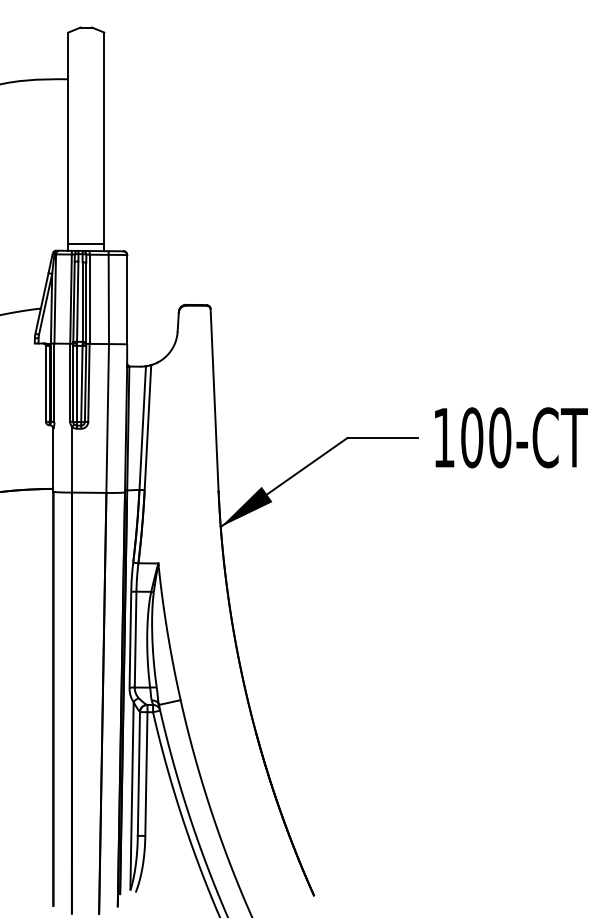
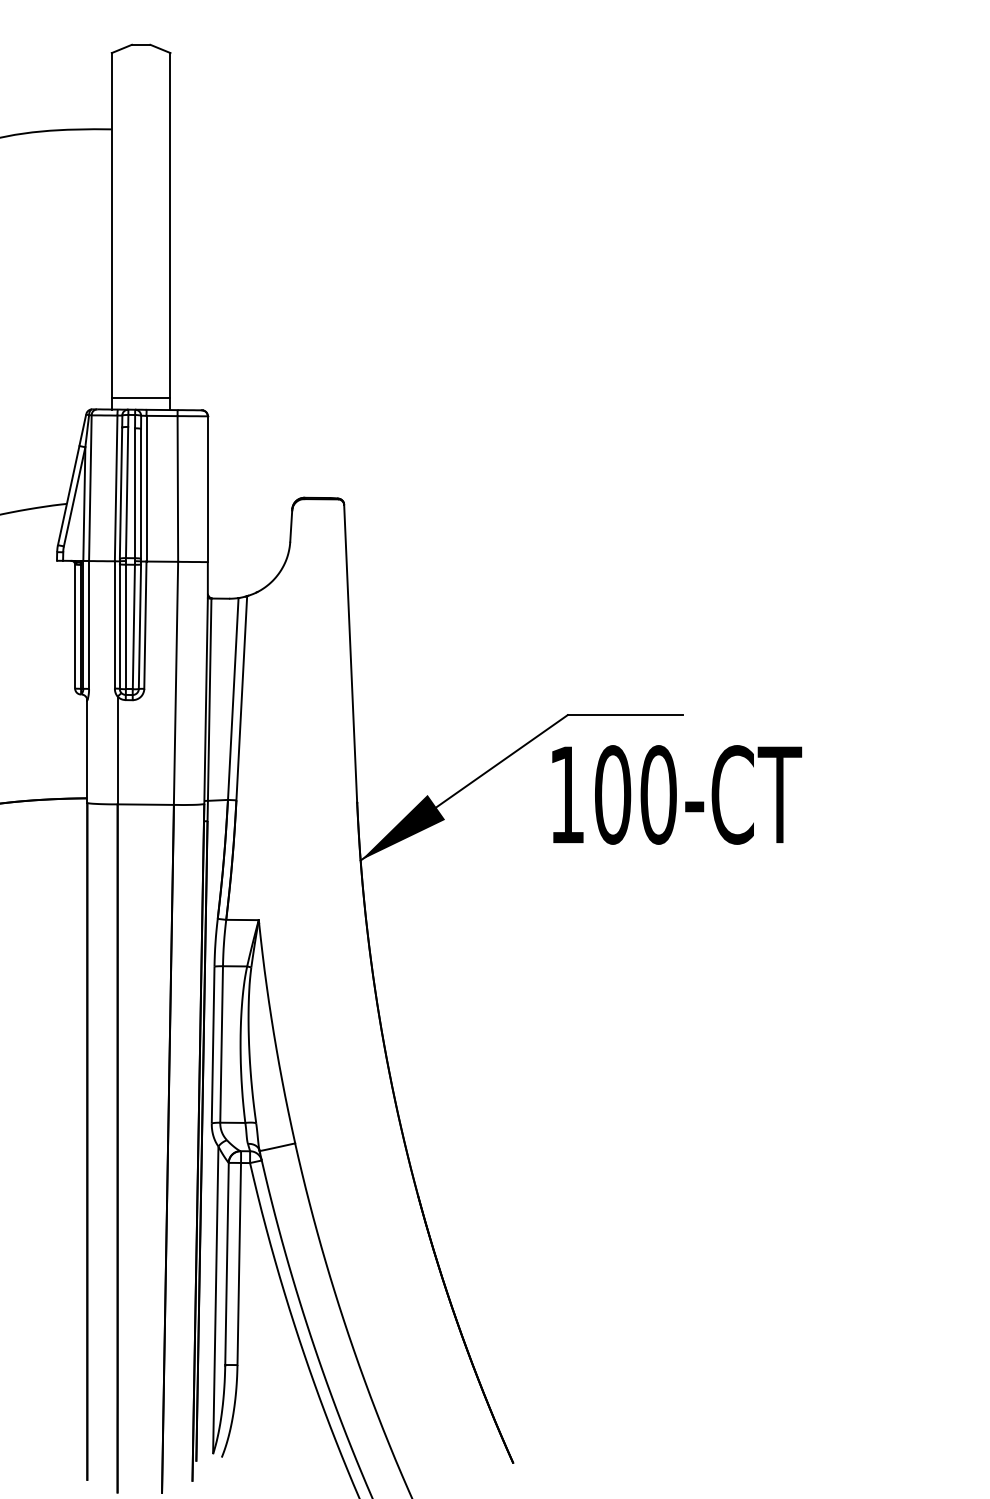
text: (511, 437) -> (677, 794), moved

